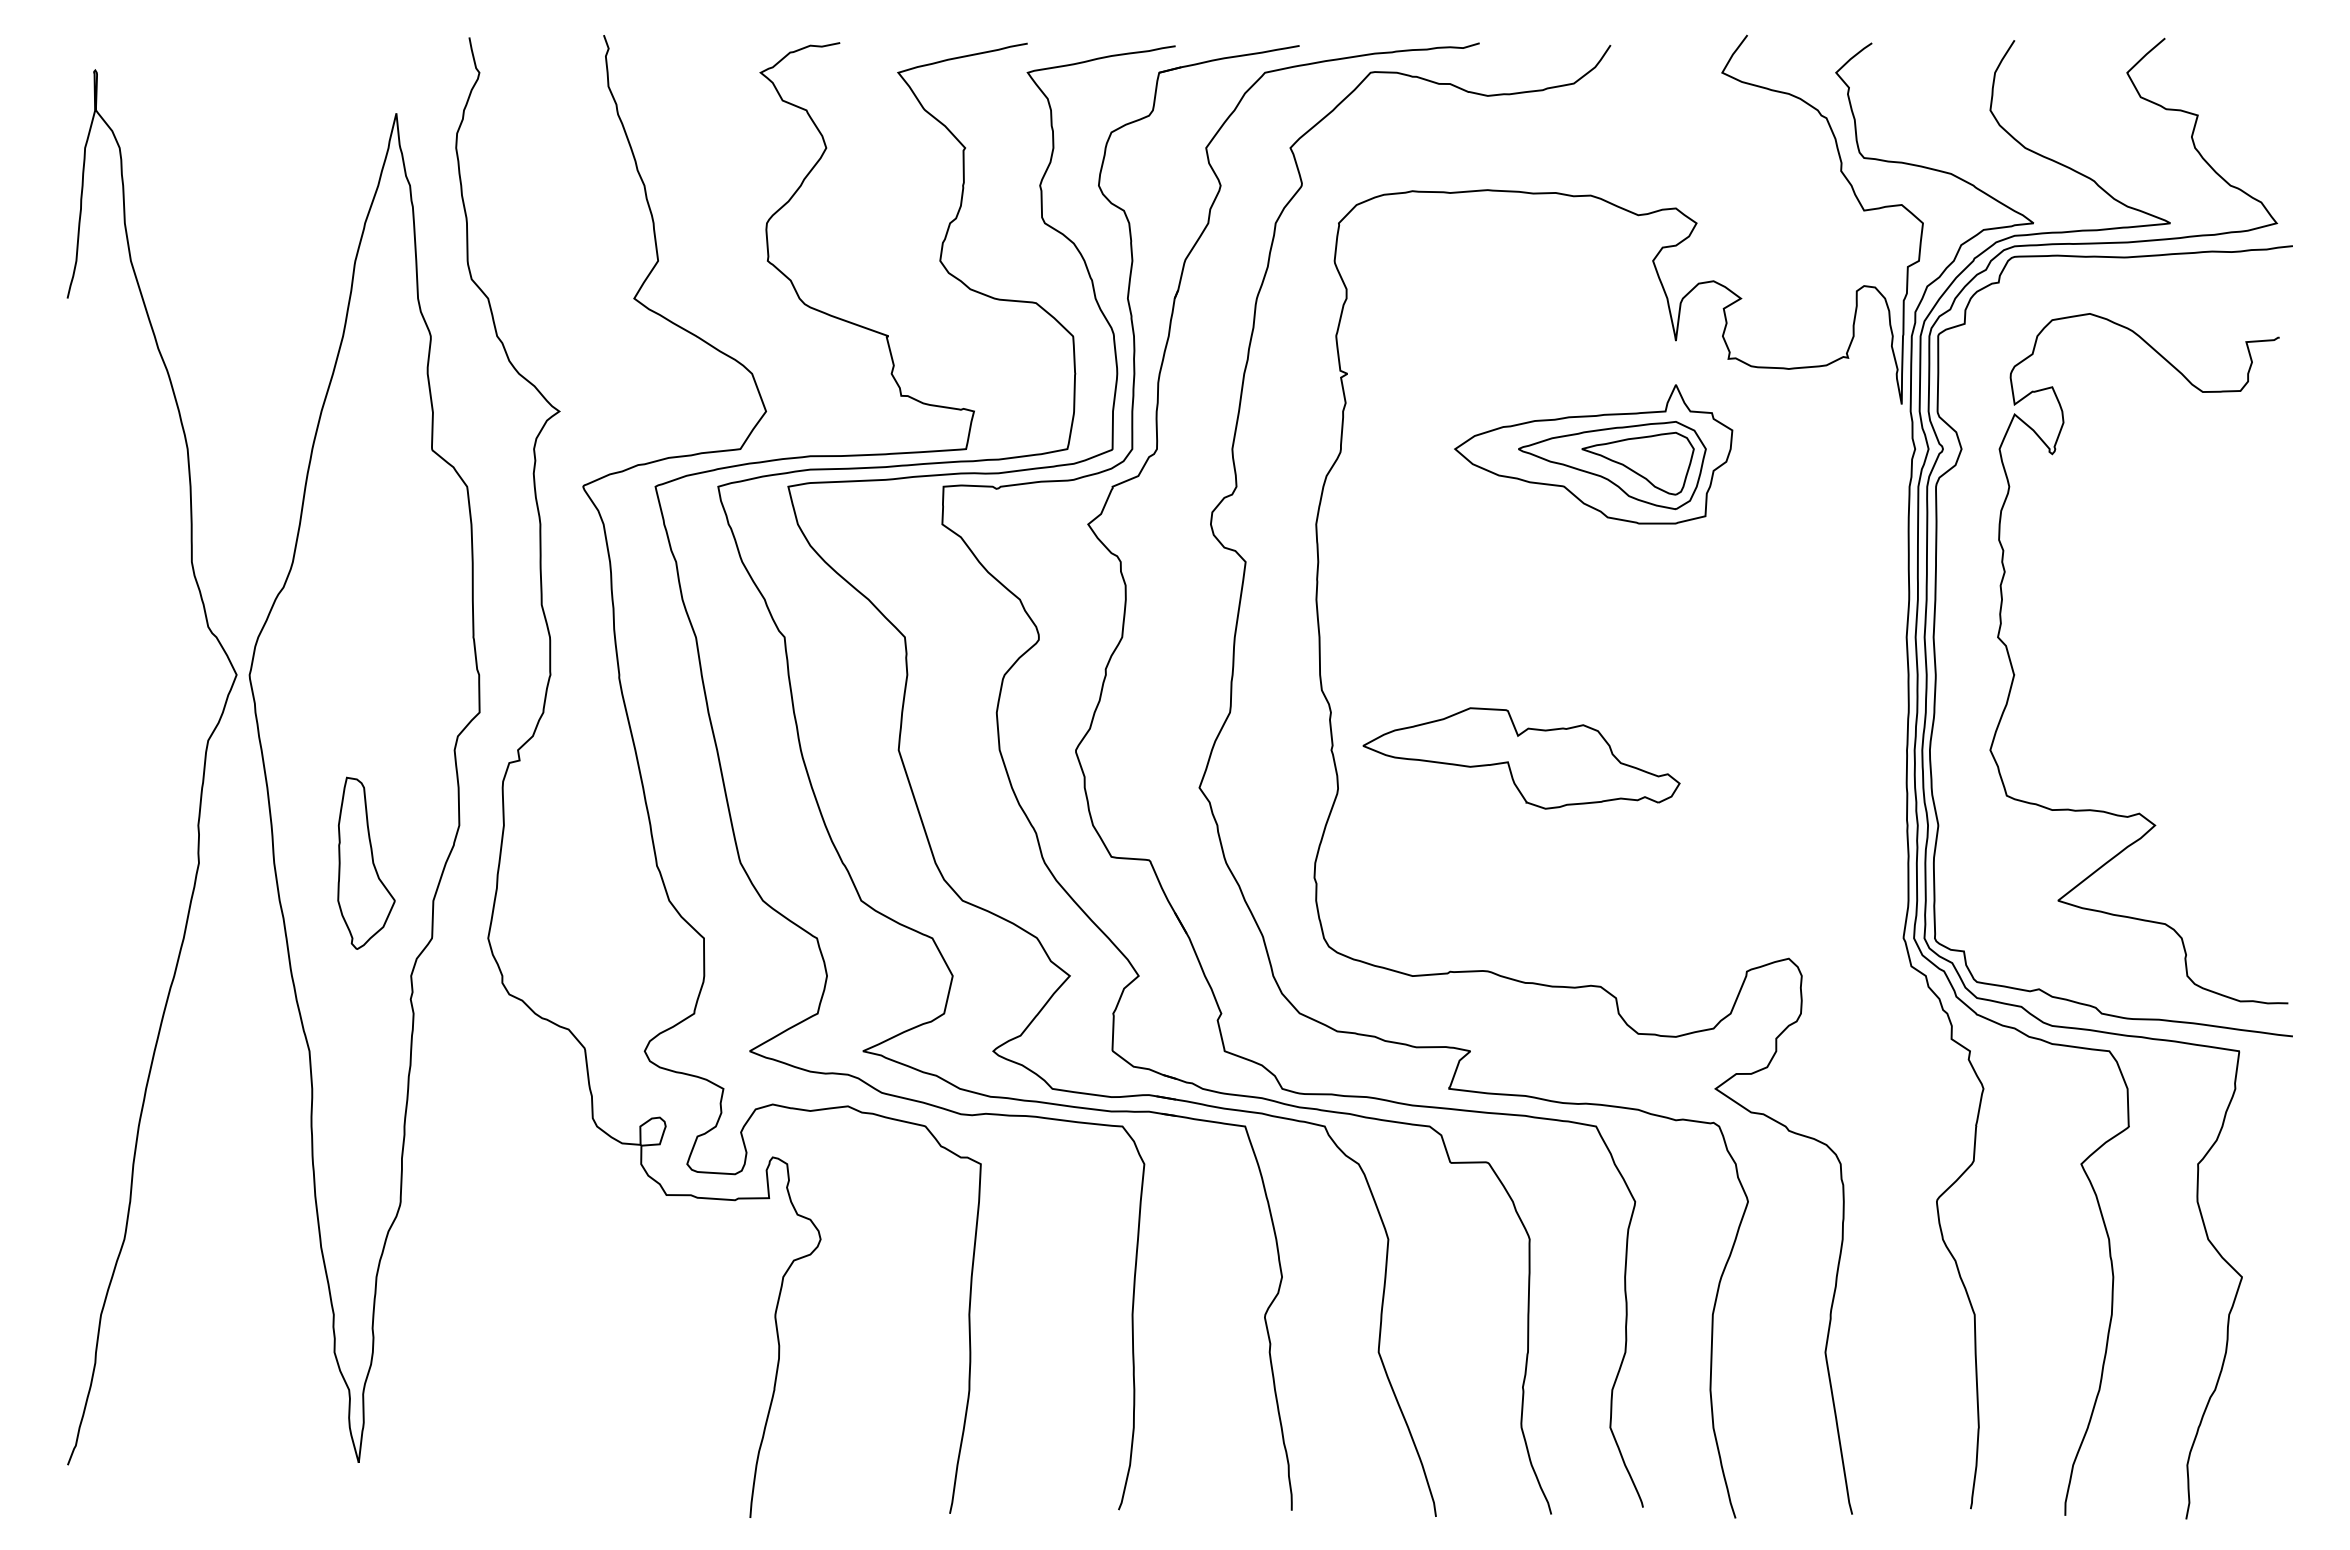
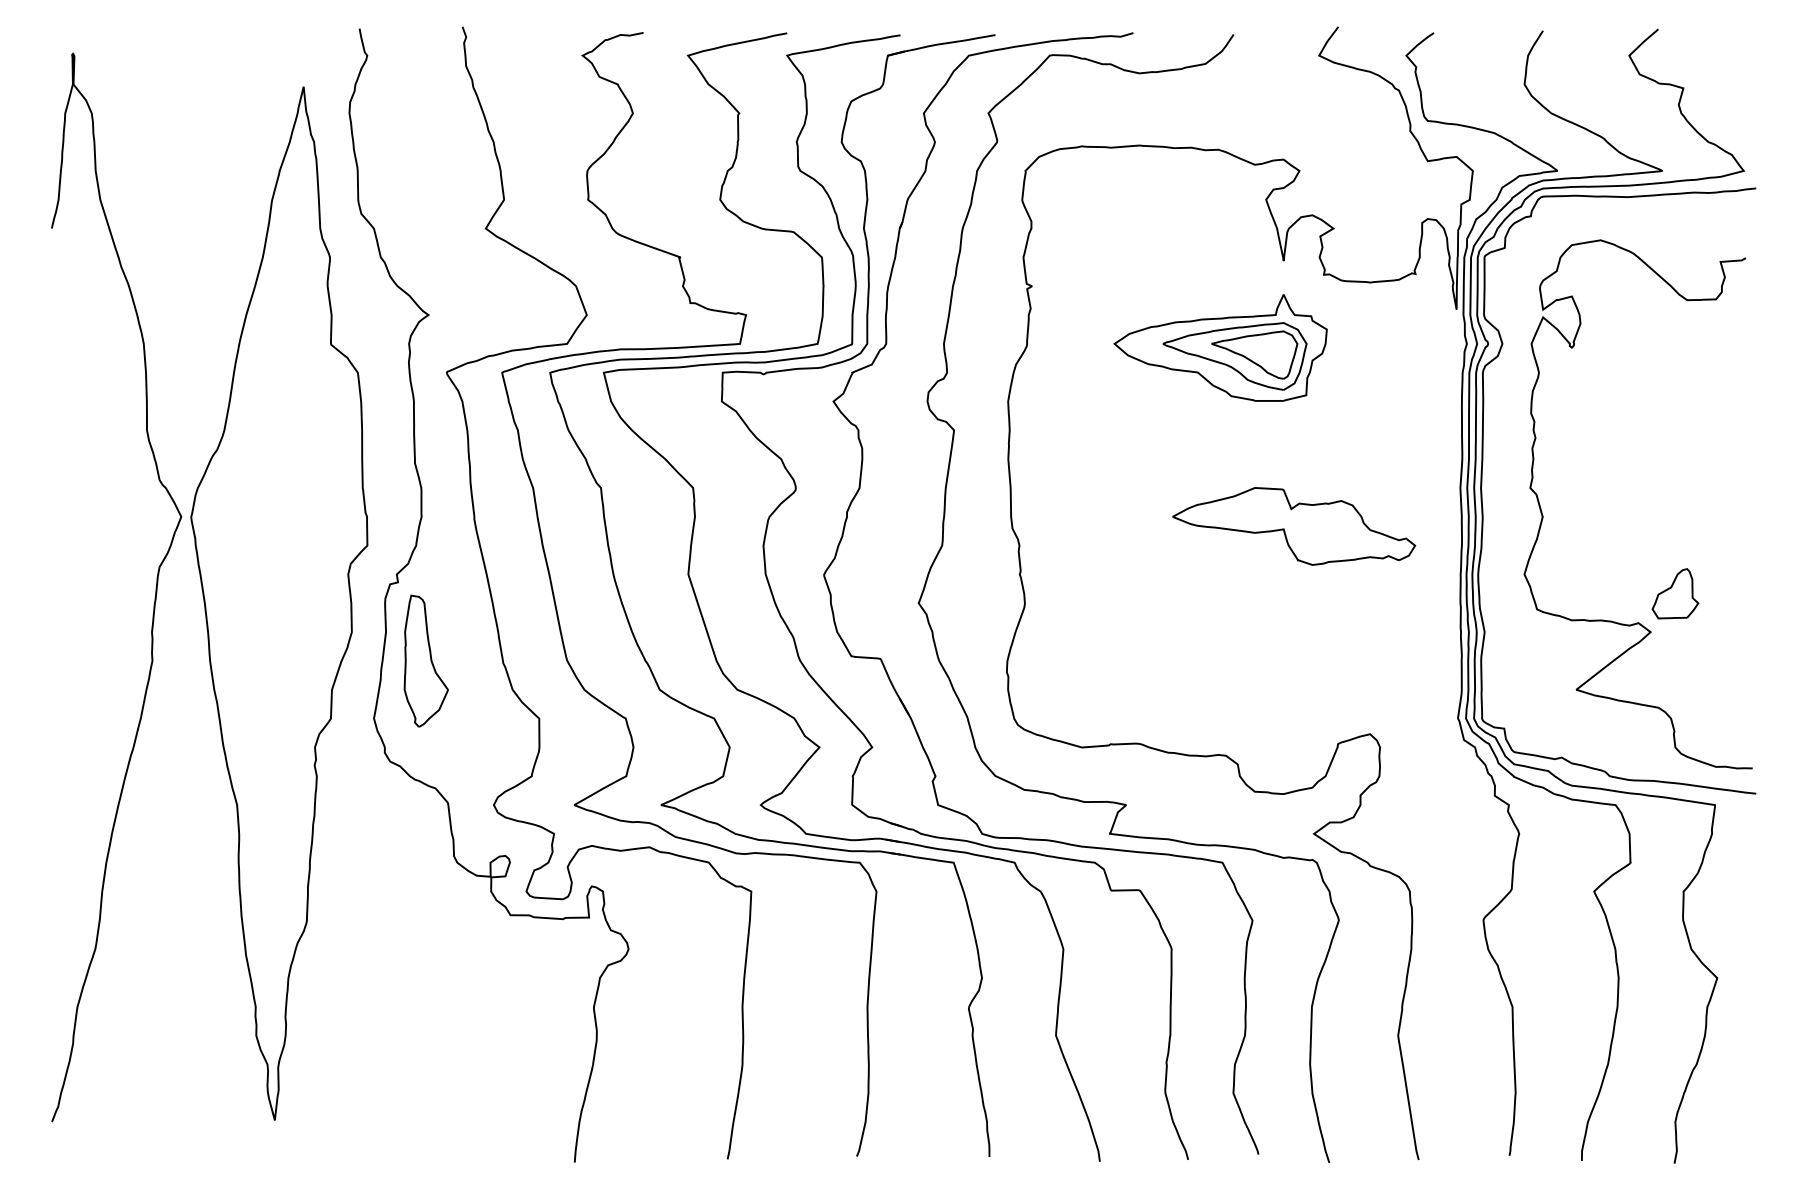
part: (1521, 758) -> (1294, 526), moved
part: (2187, 775) -> (1675, 593), added
part: (366, 862) -> (426, 660), moved

